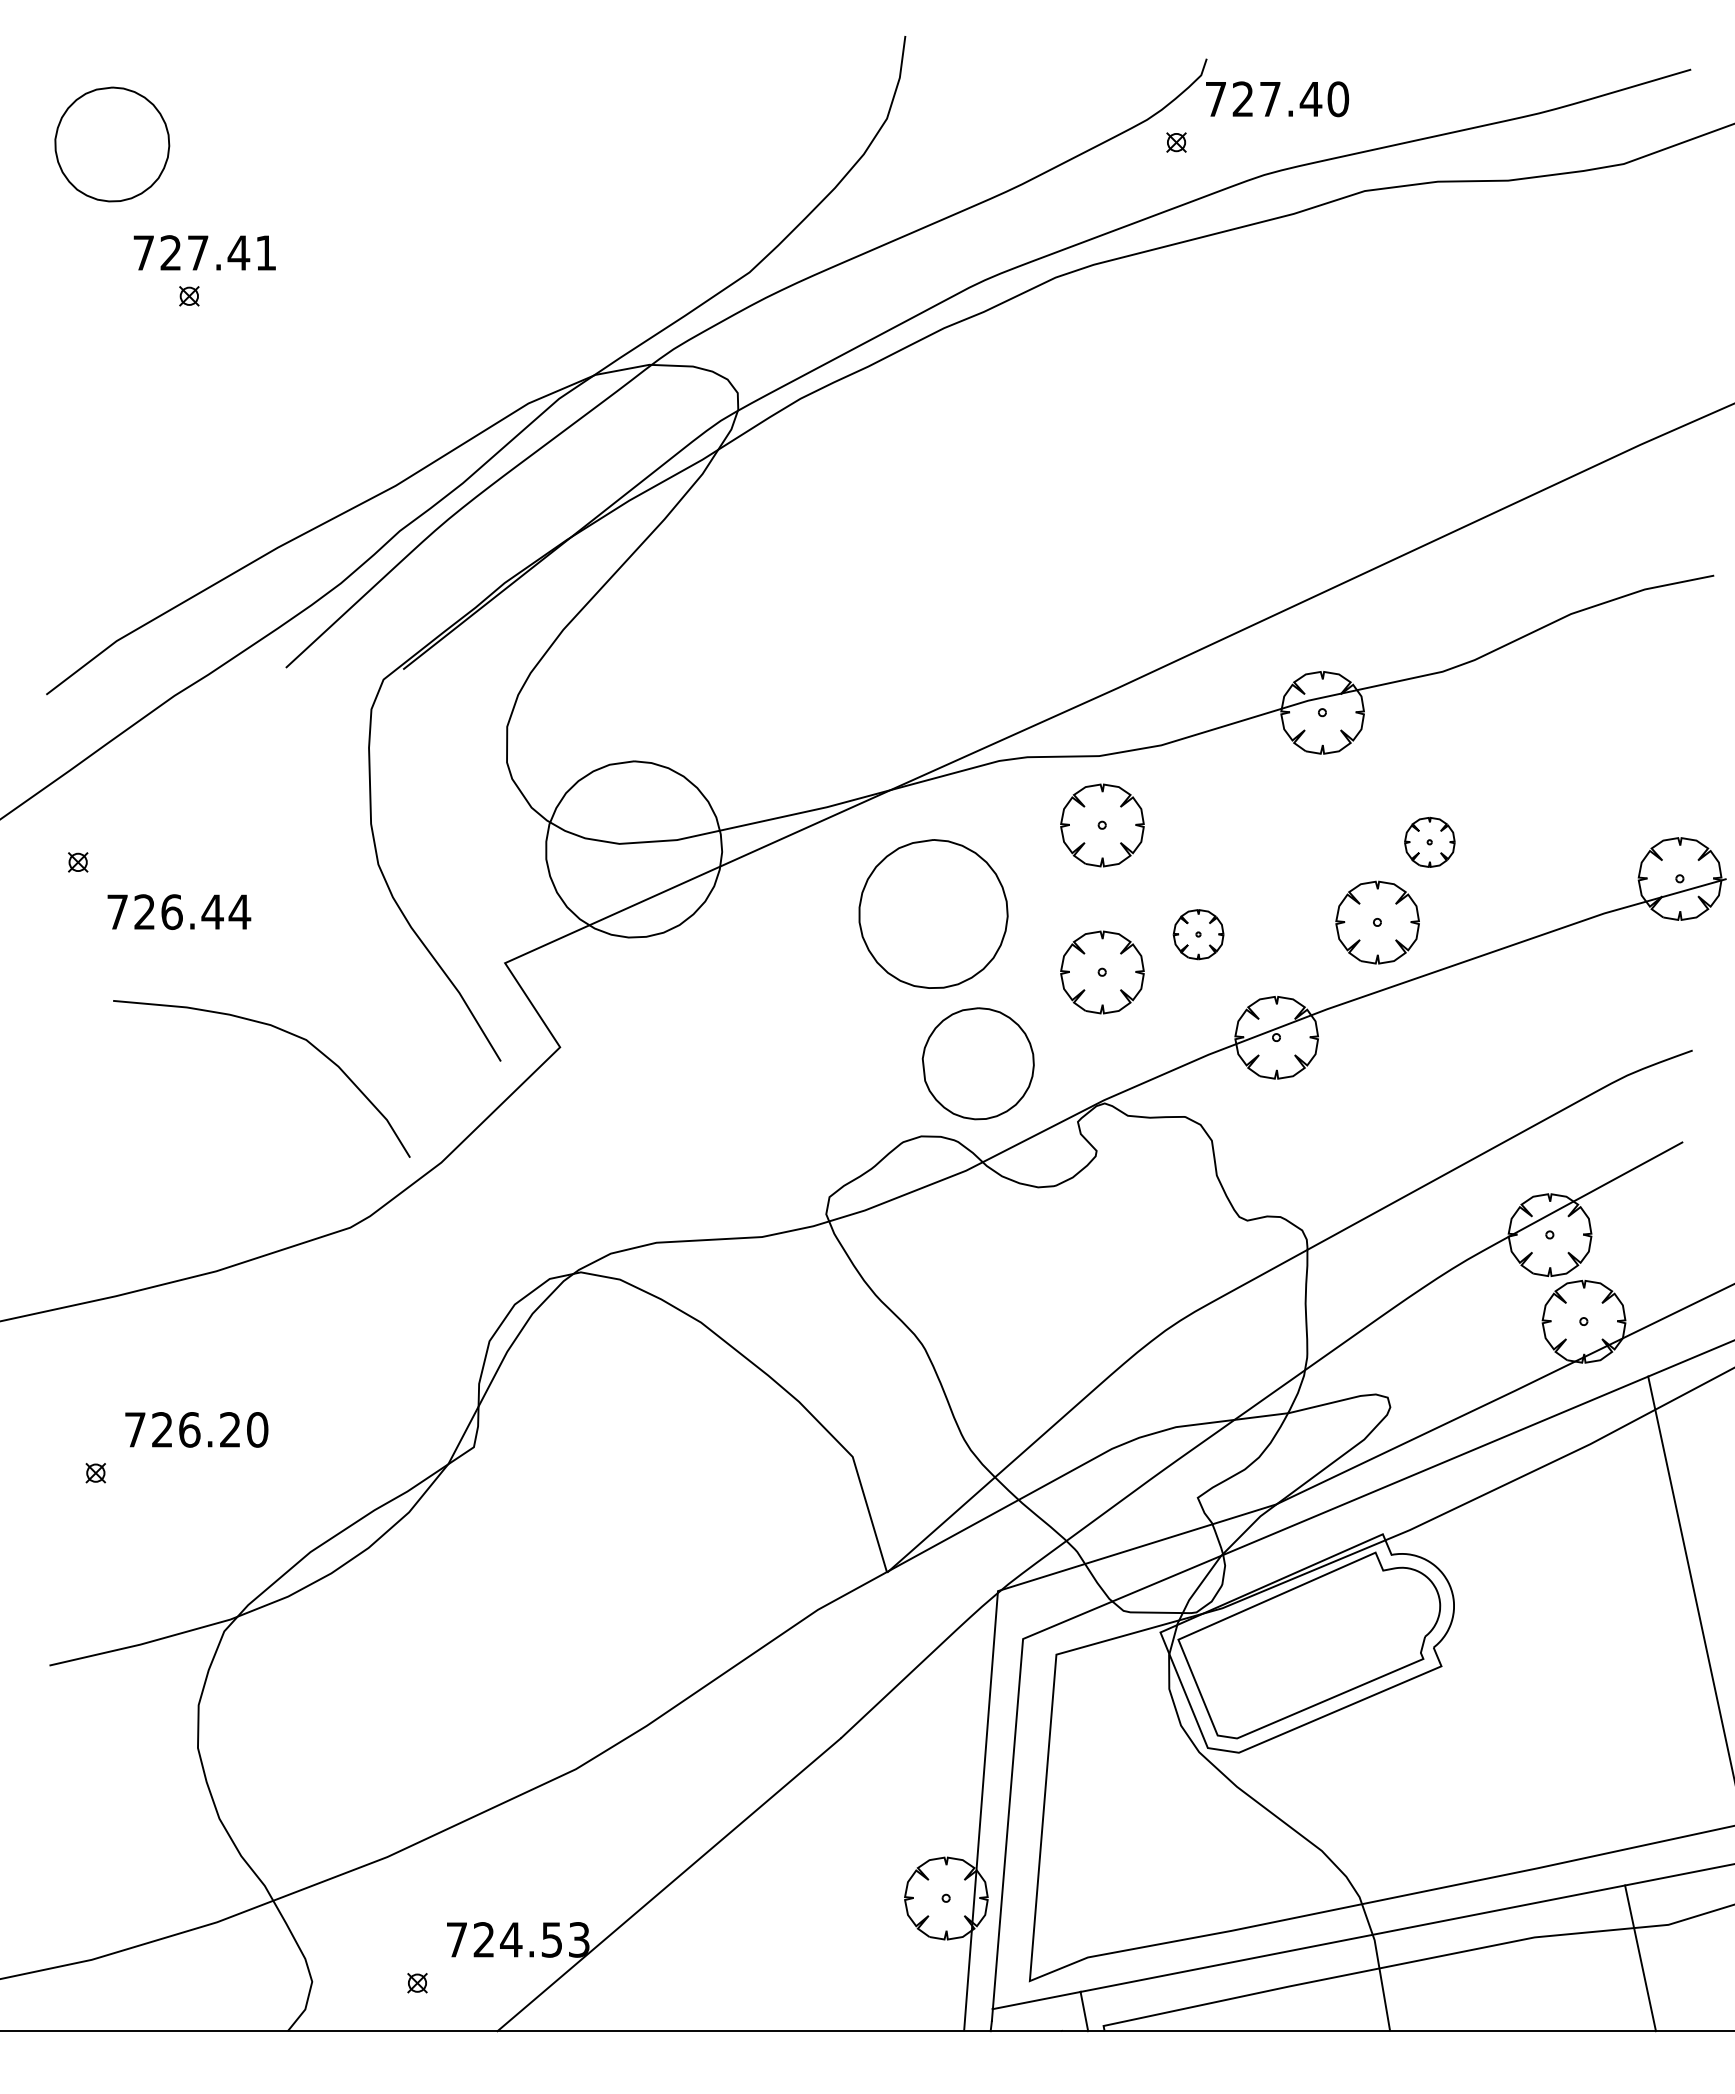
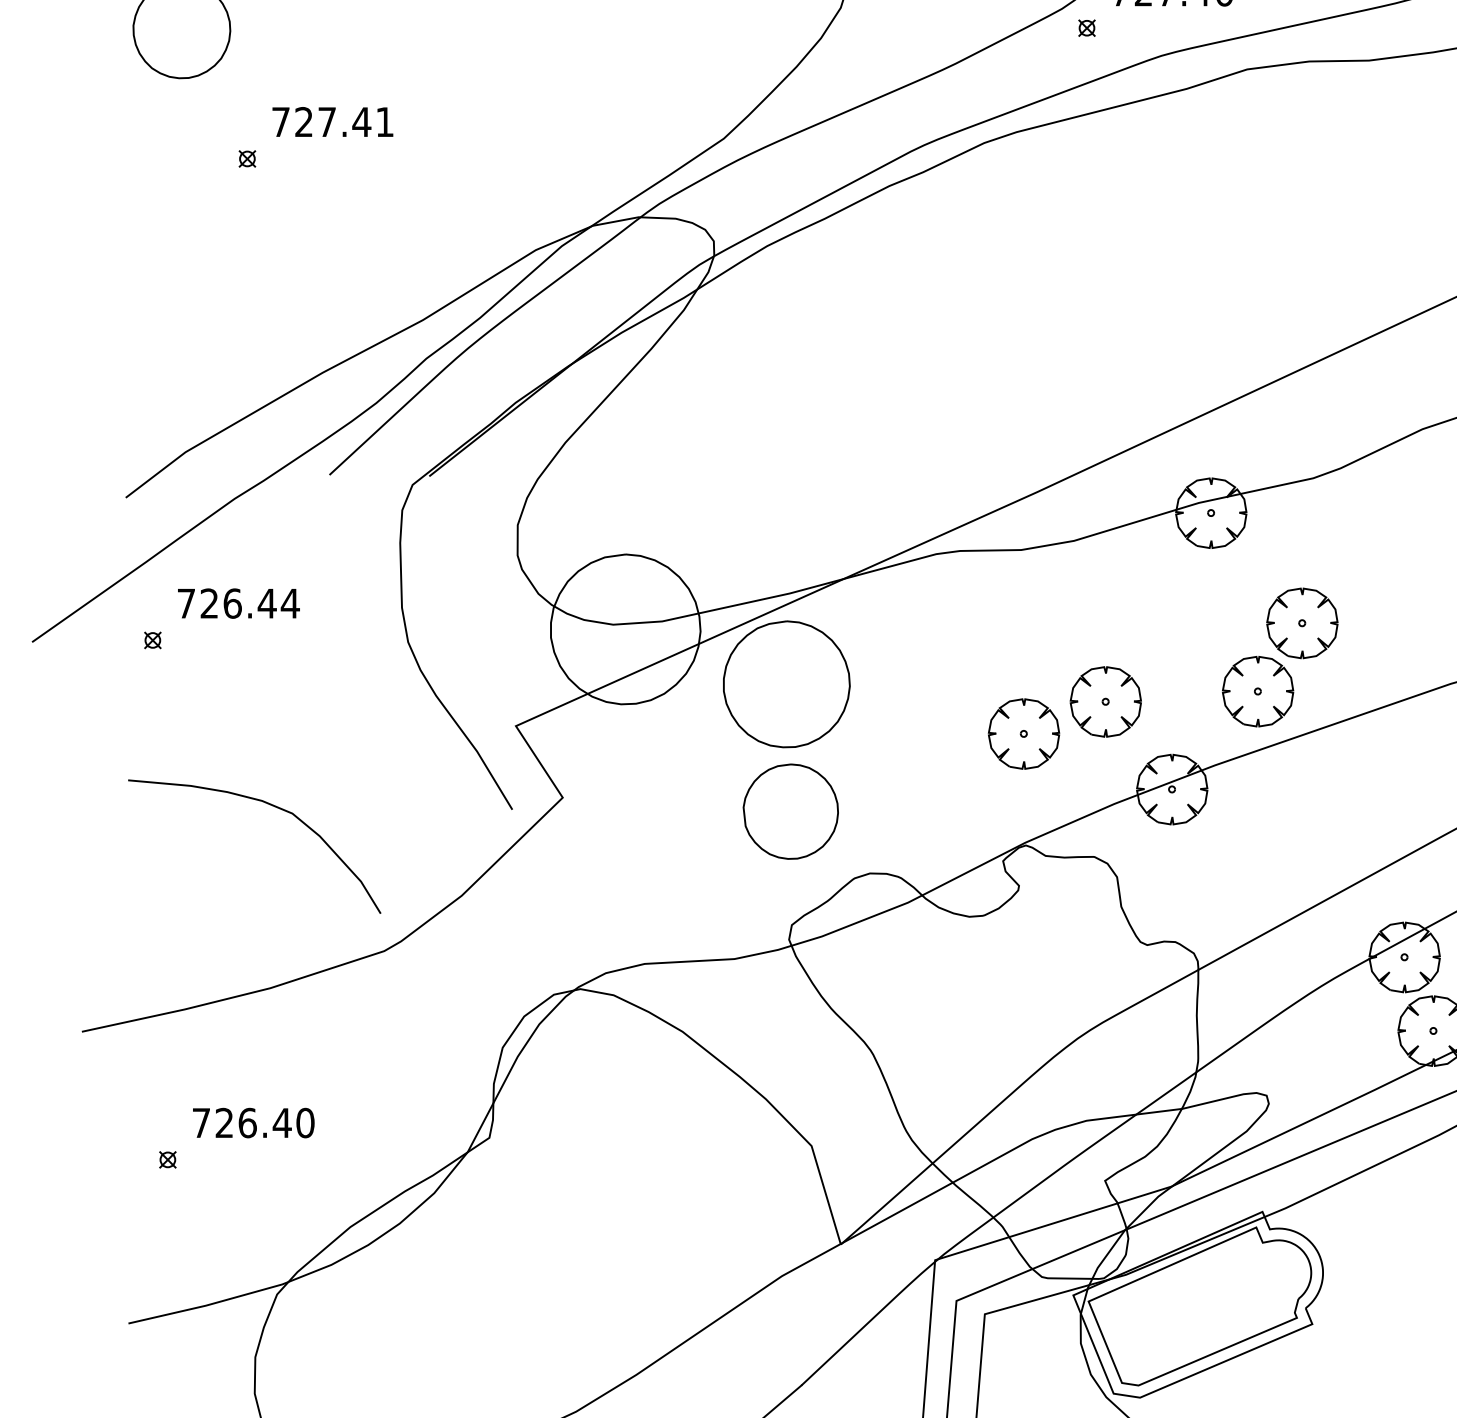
text: (204, 252) -> (332, 121), moved
part: (1102, 825) -> (1024, 609), removed
part: (1429, 842) -> (1302, 623), size x1.67
text: (179, 911) -> (239, 603), moved
part: (933, 913) -> (786, 683), moved
part: (1198, 934) -> (1105, 701), size x1.67
curve: (280, 1030) -> (270, 805), moved
part: (977, 1063) -> (790, 811), moved
text: (230, 1429) -> (282, 1122), 726.20 -> 726.40

